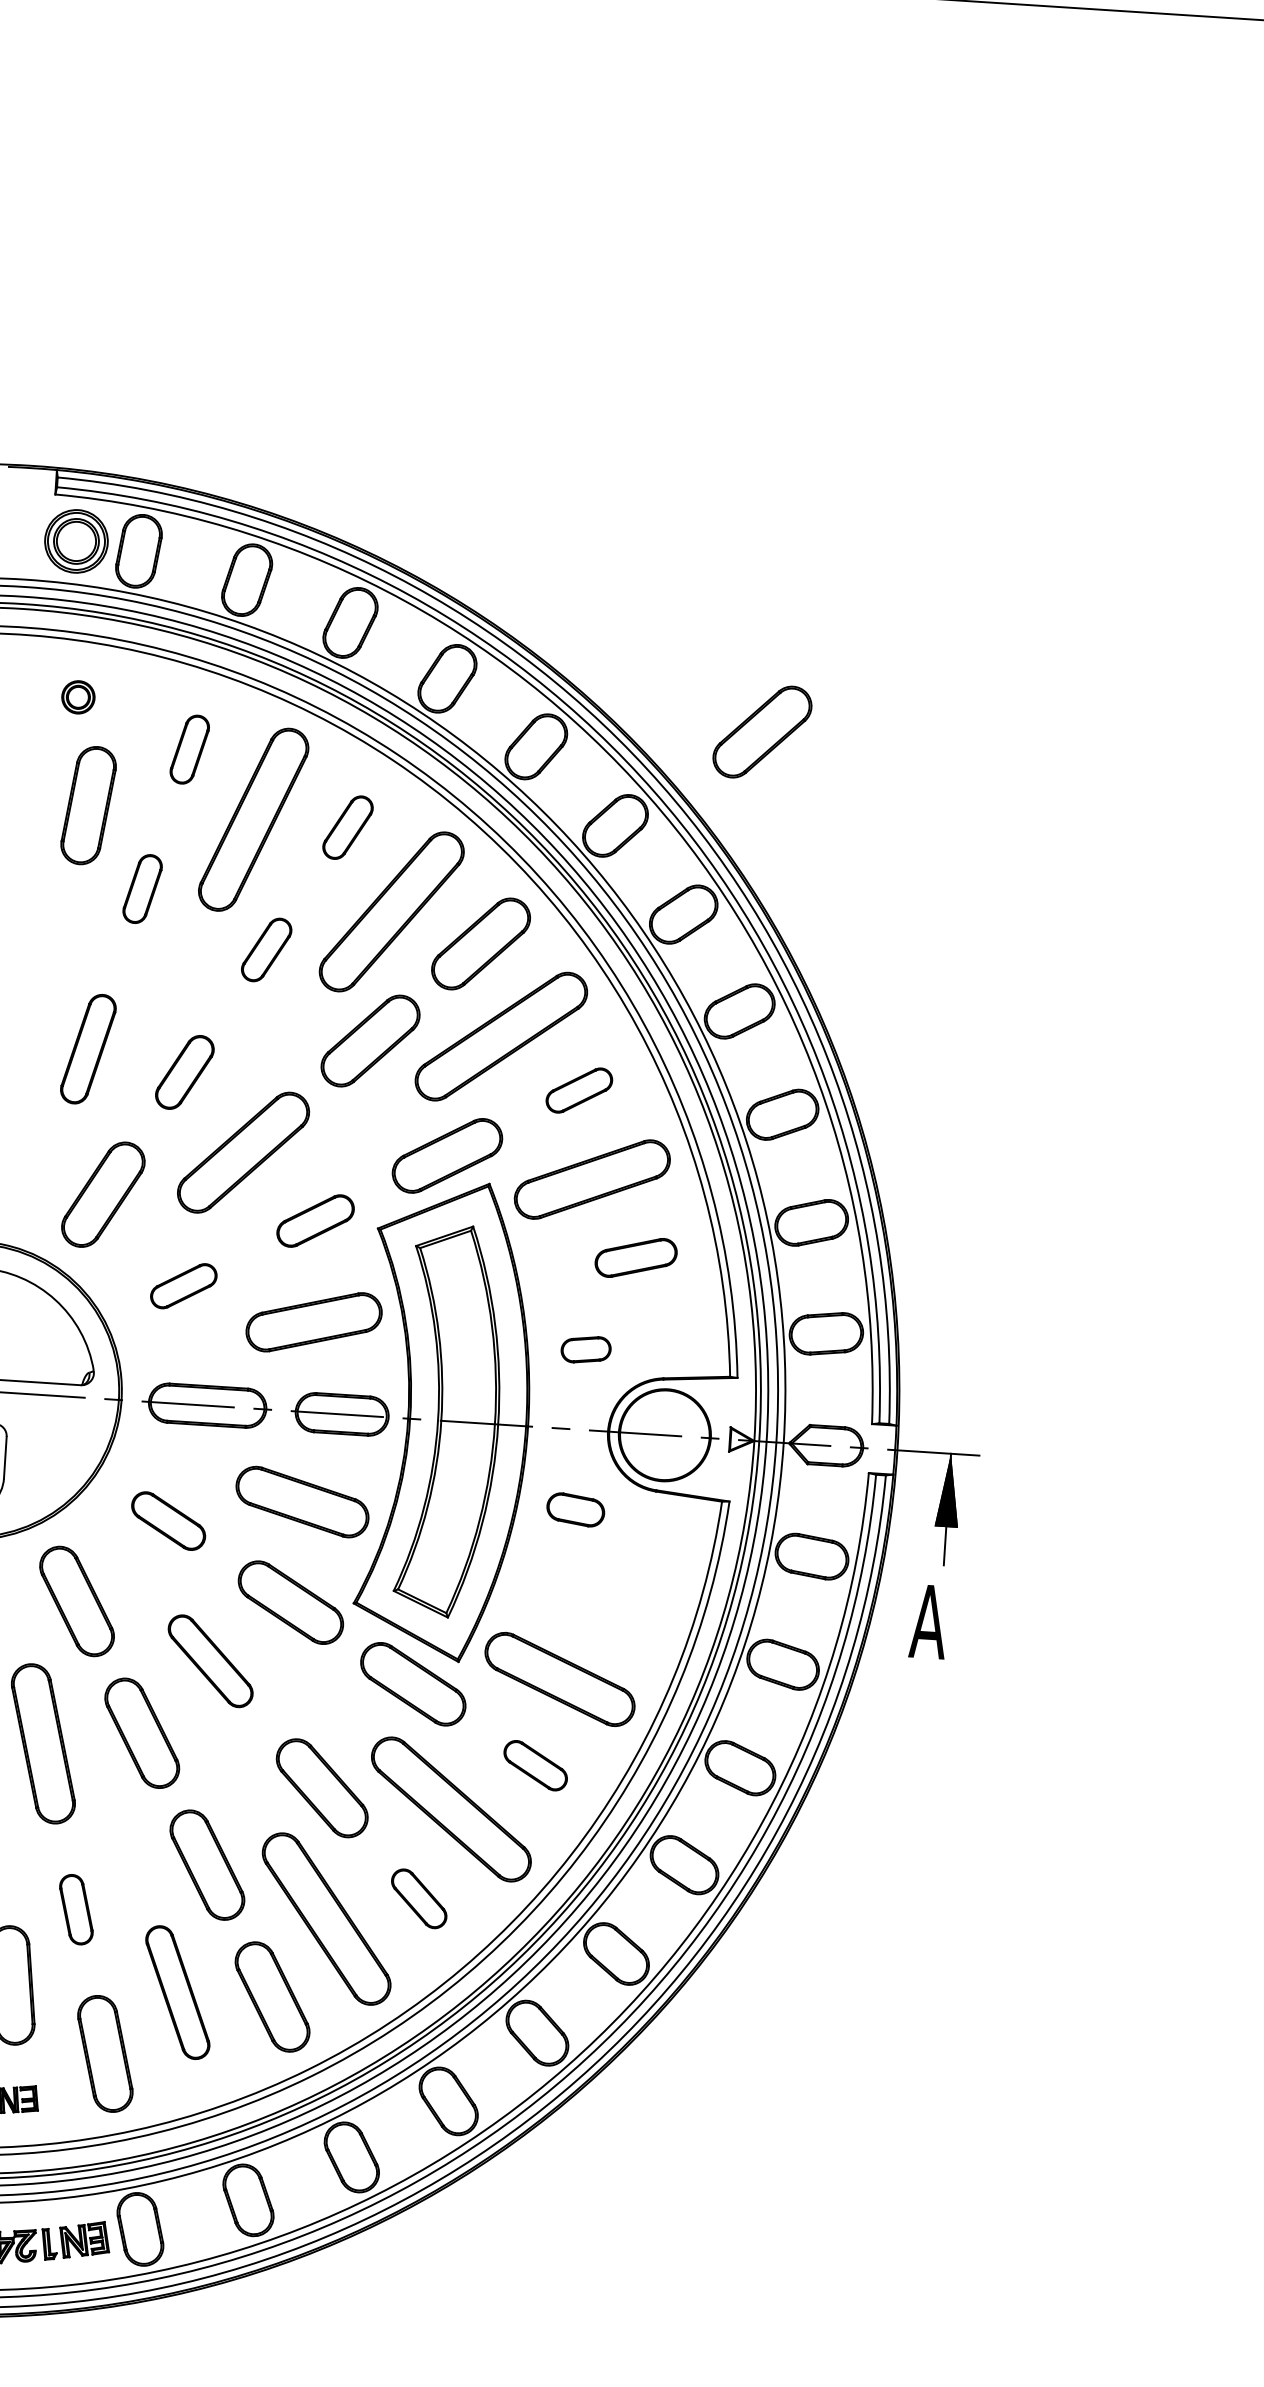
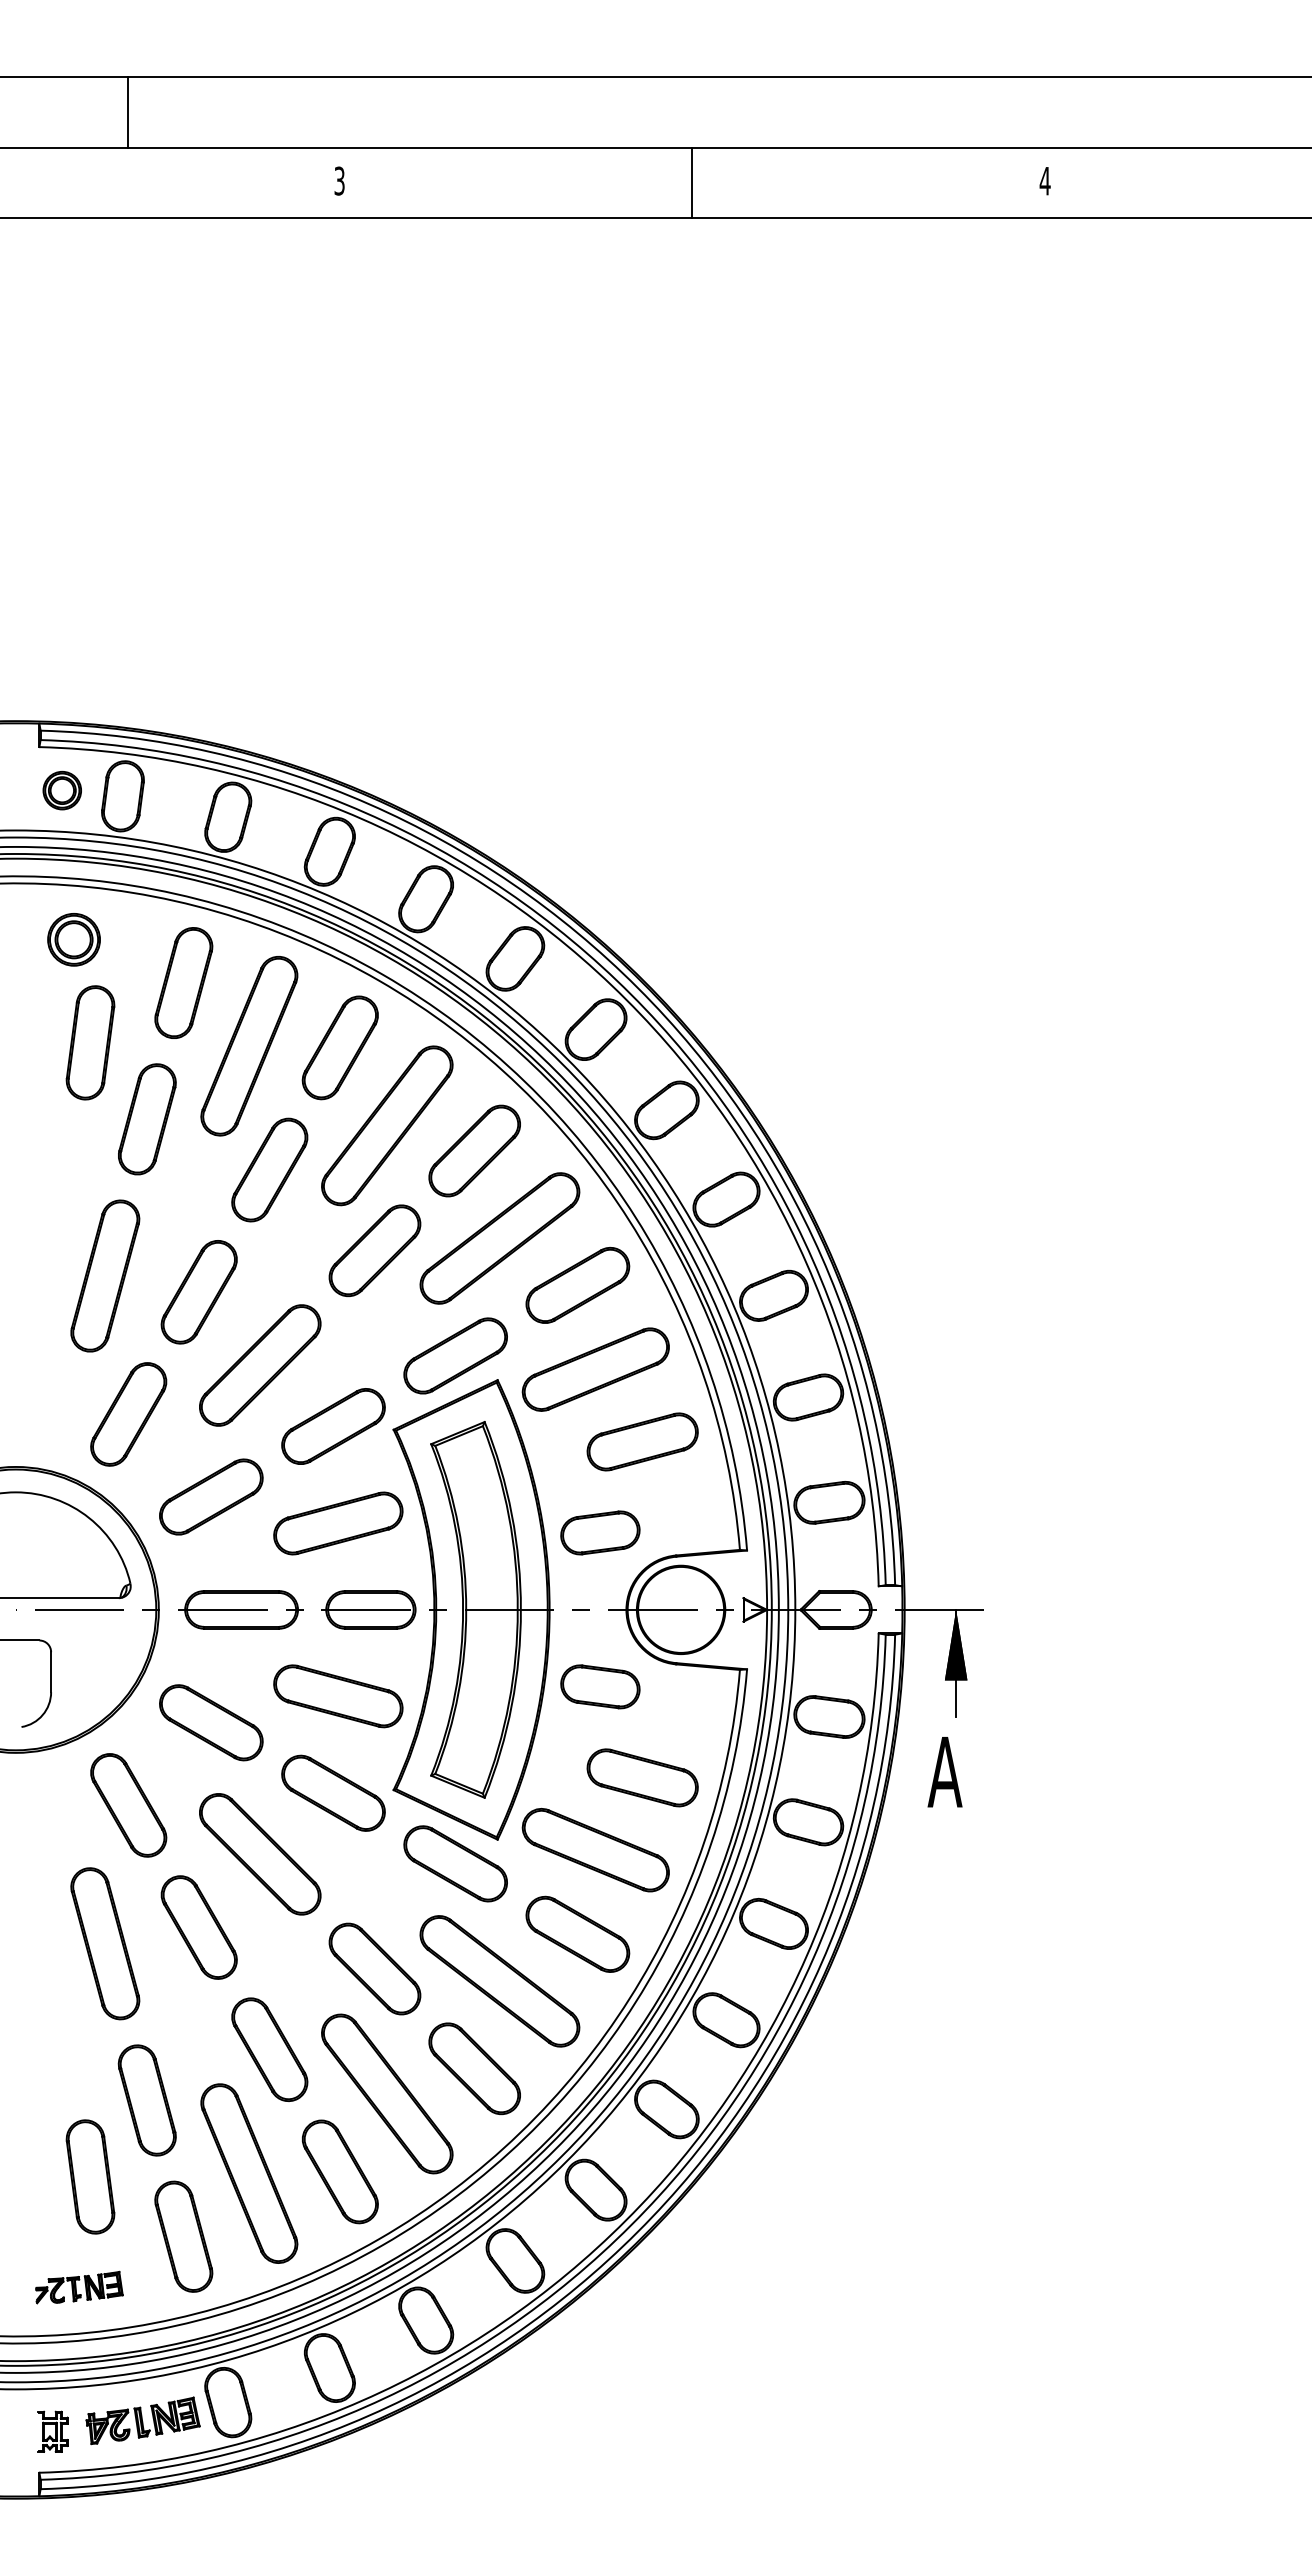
part: (75, 541) -> (61, 790), size x0.62
part: (77, 696) -> (73, 939), size x1.67
part: (761, 731) -> (730, 930), removed
part: (189, 749) -> (183, 982), size x1.67
part: (347, 827) -> (339, 1047), size x1.67
part: (142, 889) -> (147, 1119), size x1.67
part: (266, 949) -> (269, 1169), size x1.67
part: (88, 1048) -> (105, 1275), size x1.43
part: (184, 1072) -> (198, 1292), size x1.43
part: (578, 1089) -> (577, 1284), size x1.67
part: (315, 1221) -> (333, 1426), size x1.43
part: (636, 1257) -> (642, 1441), size x1.43
part: (183, 1285) -> (211, 1496), size x1.67
part: (586, 1349) -> (600, 1532), size x1.67
part: (575, 1509) -> (600, 1686), size x1.43
part: (168, 1520) -> (211, 1722), size x1.43
part: (613, 1607) -> (642, 1777), added
part: (210, 1661) -> (260, 1854), size x1.43
part: (535, 1764) -> (577, 1933), size x1.67
part: (419, 1898) -> (474, 2068), size x1.67
part: (75, 1909) -> (146, 2100), size x1.67
part: (177, 1992) -> (249, 2173), size x1.43

